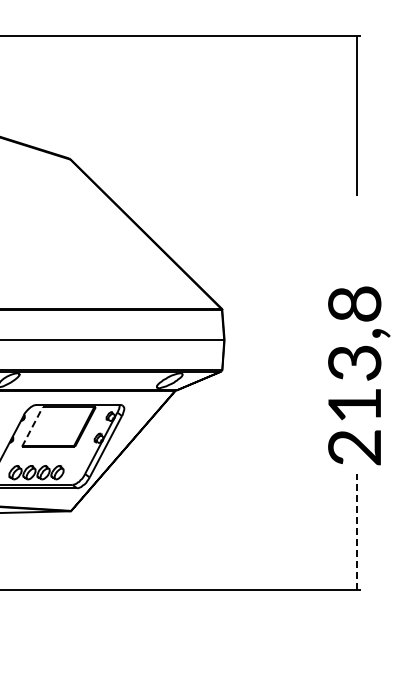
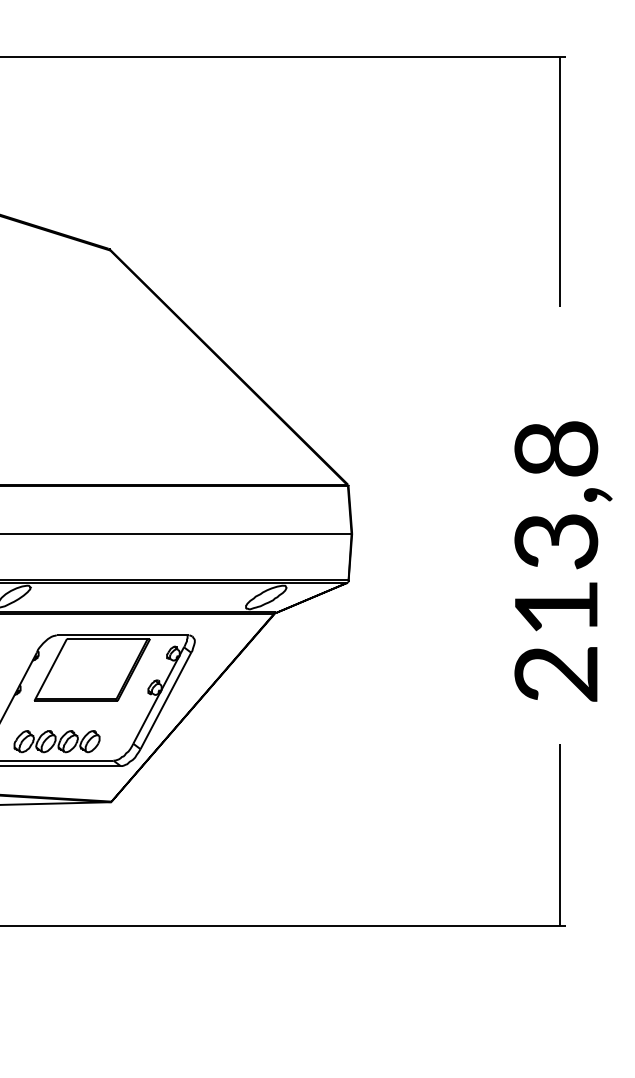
text: (359, 375) -> (563, 560), moved
line: (32, 426) -> (50, 669), dashed -> solid
line: (357, 531) -> (560, 833), dashed -> solid

